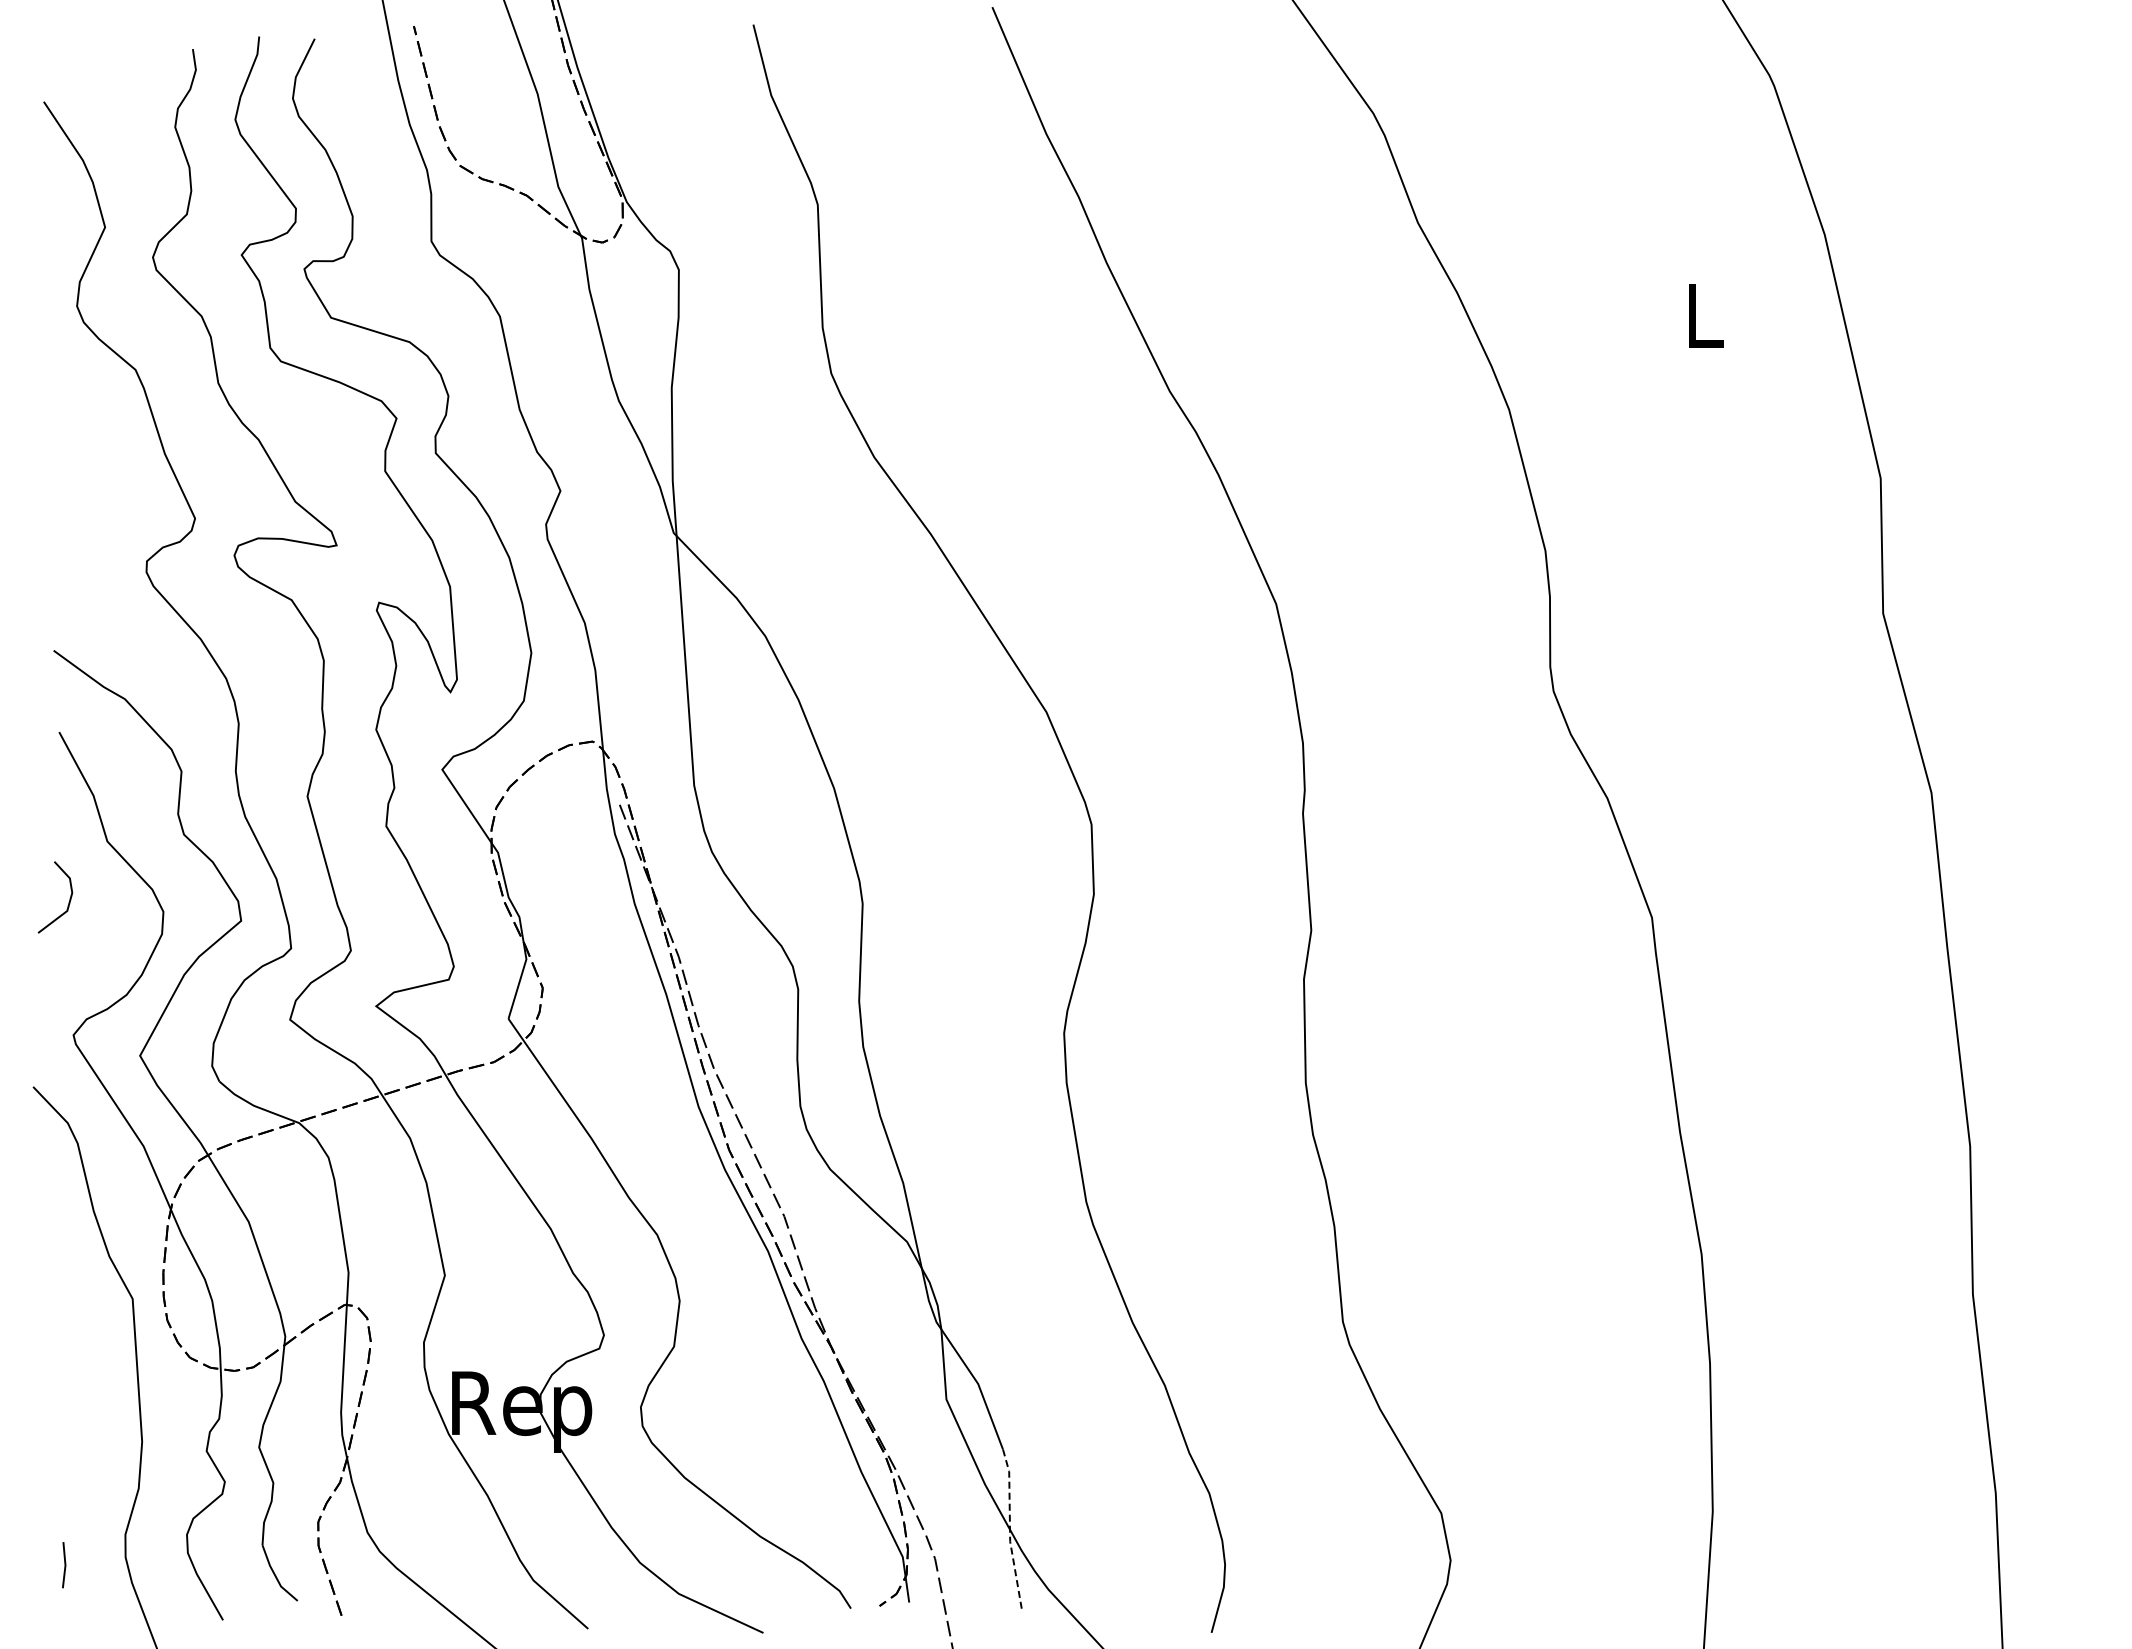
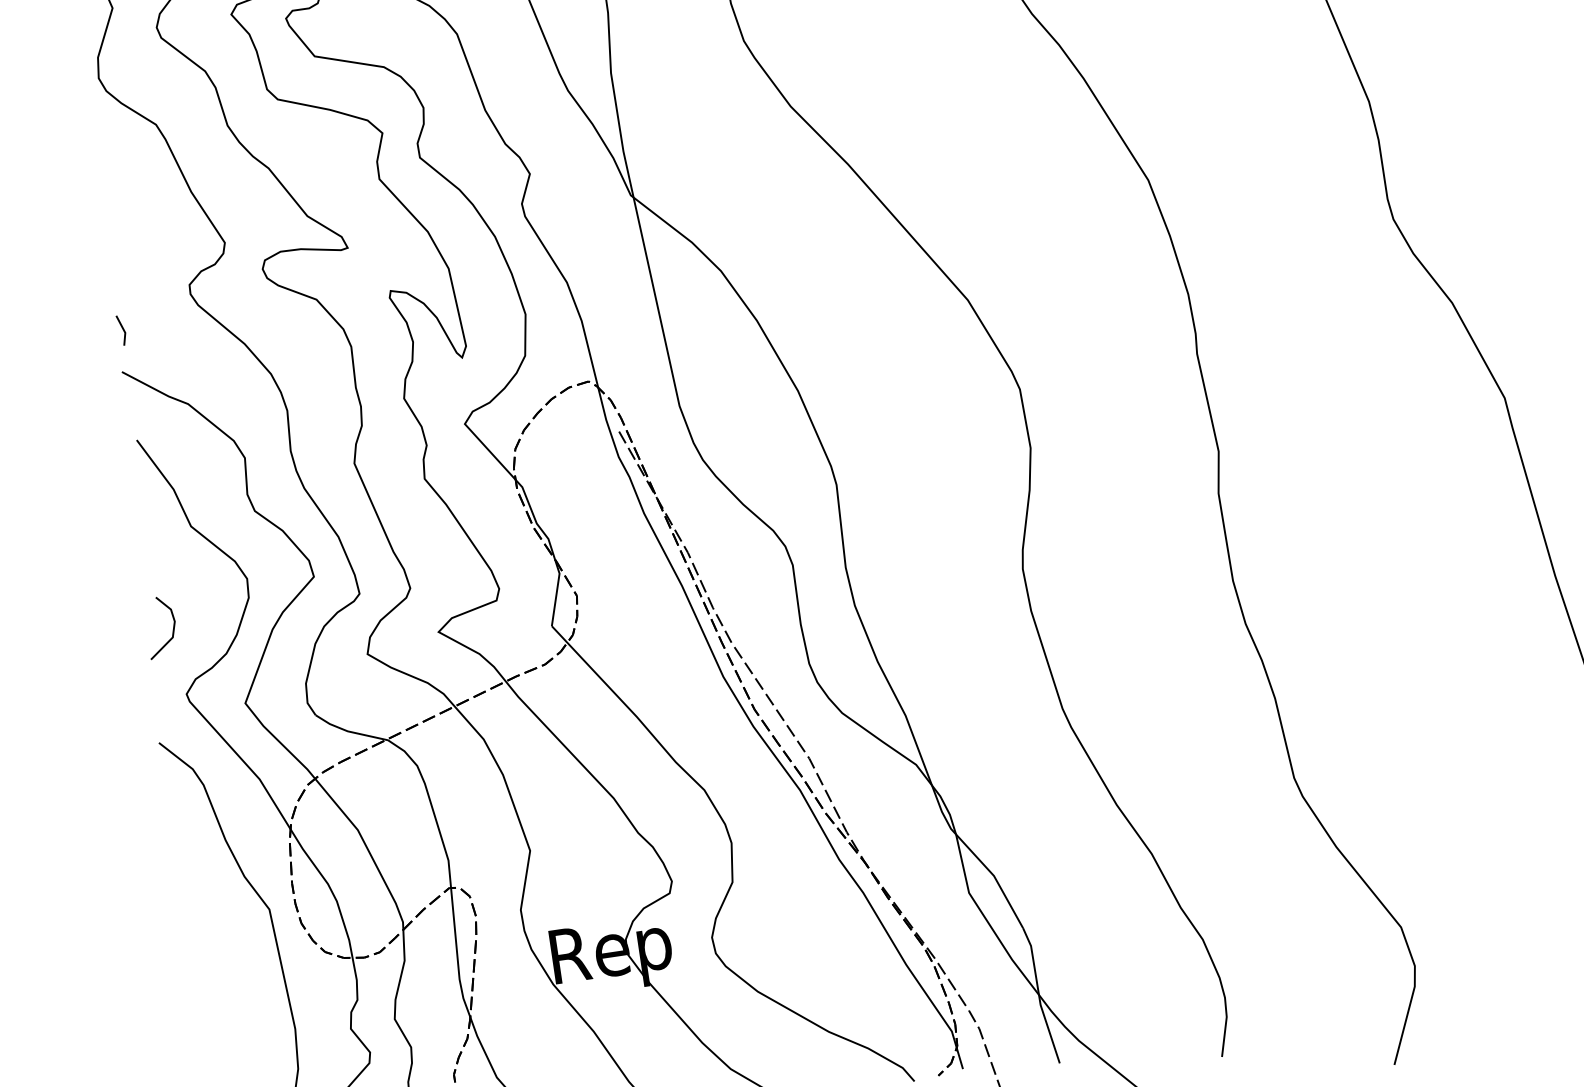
line: (61, 601) -> (122, 329), added
line: (68, 902) -> (172, 630), moved
line: (1010, 1530) -> (1039, 995), dashed -> solid

